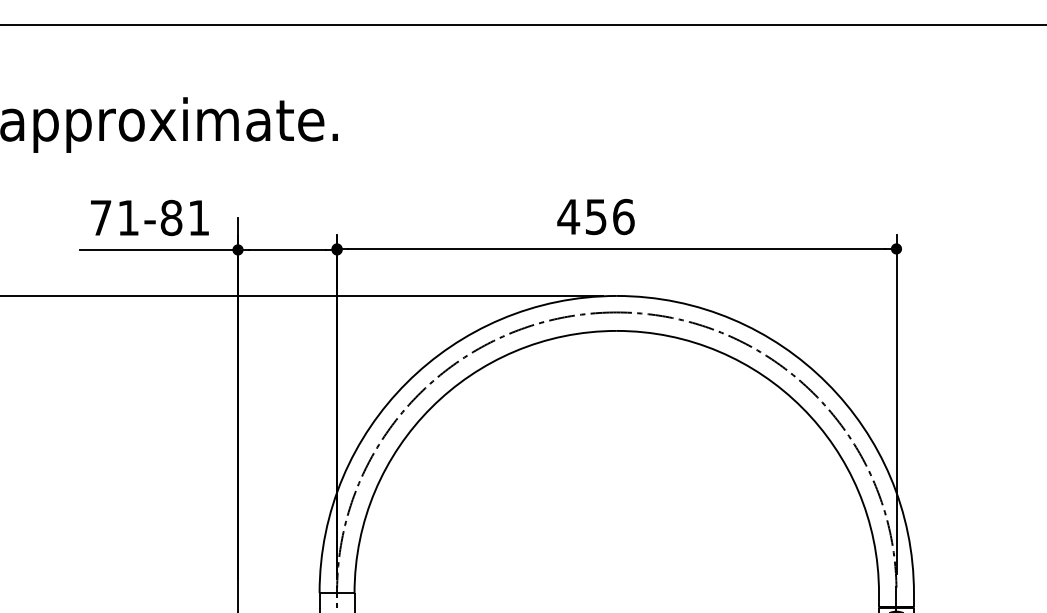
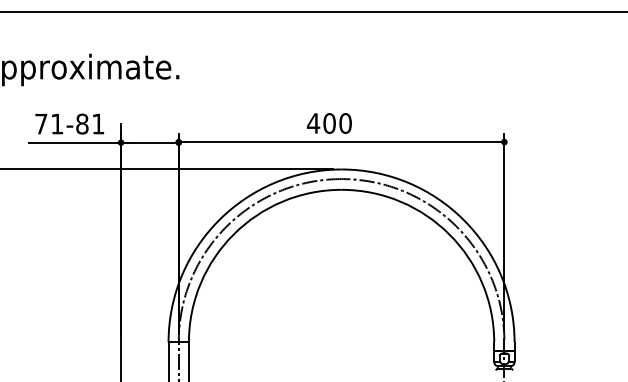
text: (609, 216) -> (337, 123), 456 -> 400

